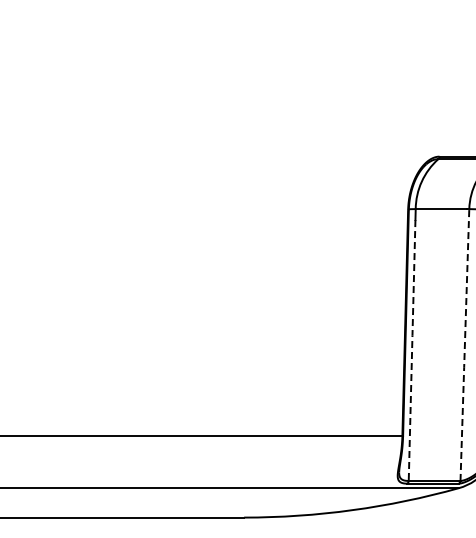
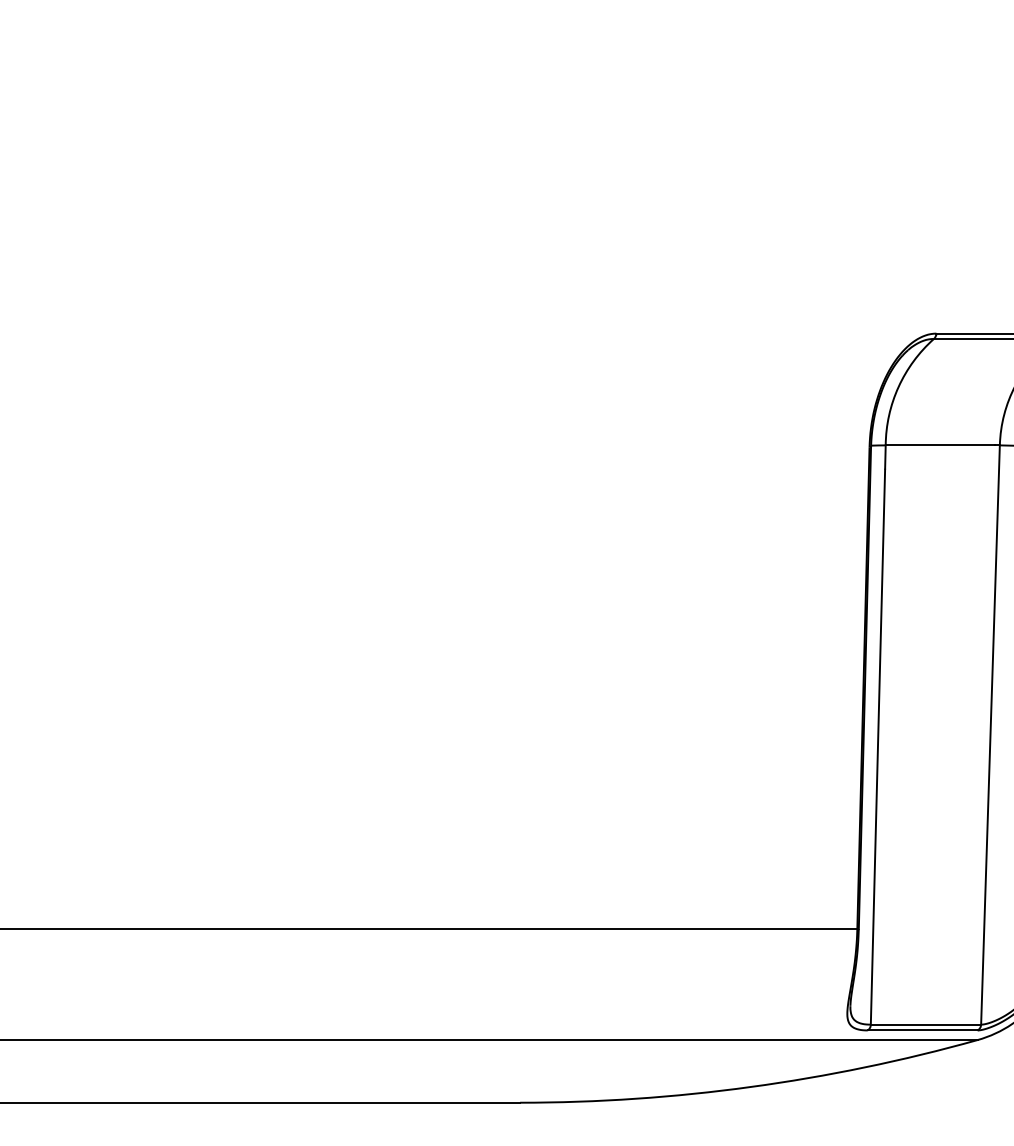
line: (464, 345) -> (989, 736), dashed -> solid
line: (412, 350) -> (878, 746), dashed -> solid

